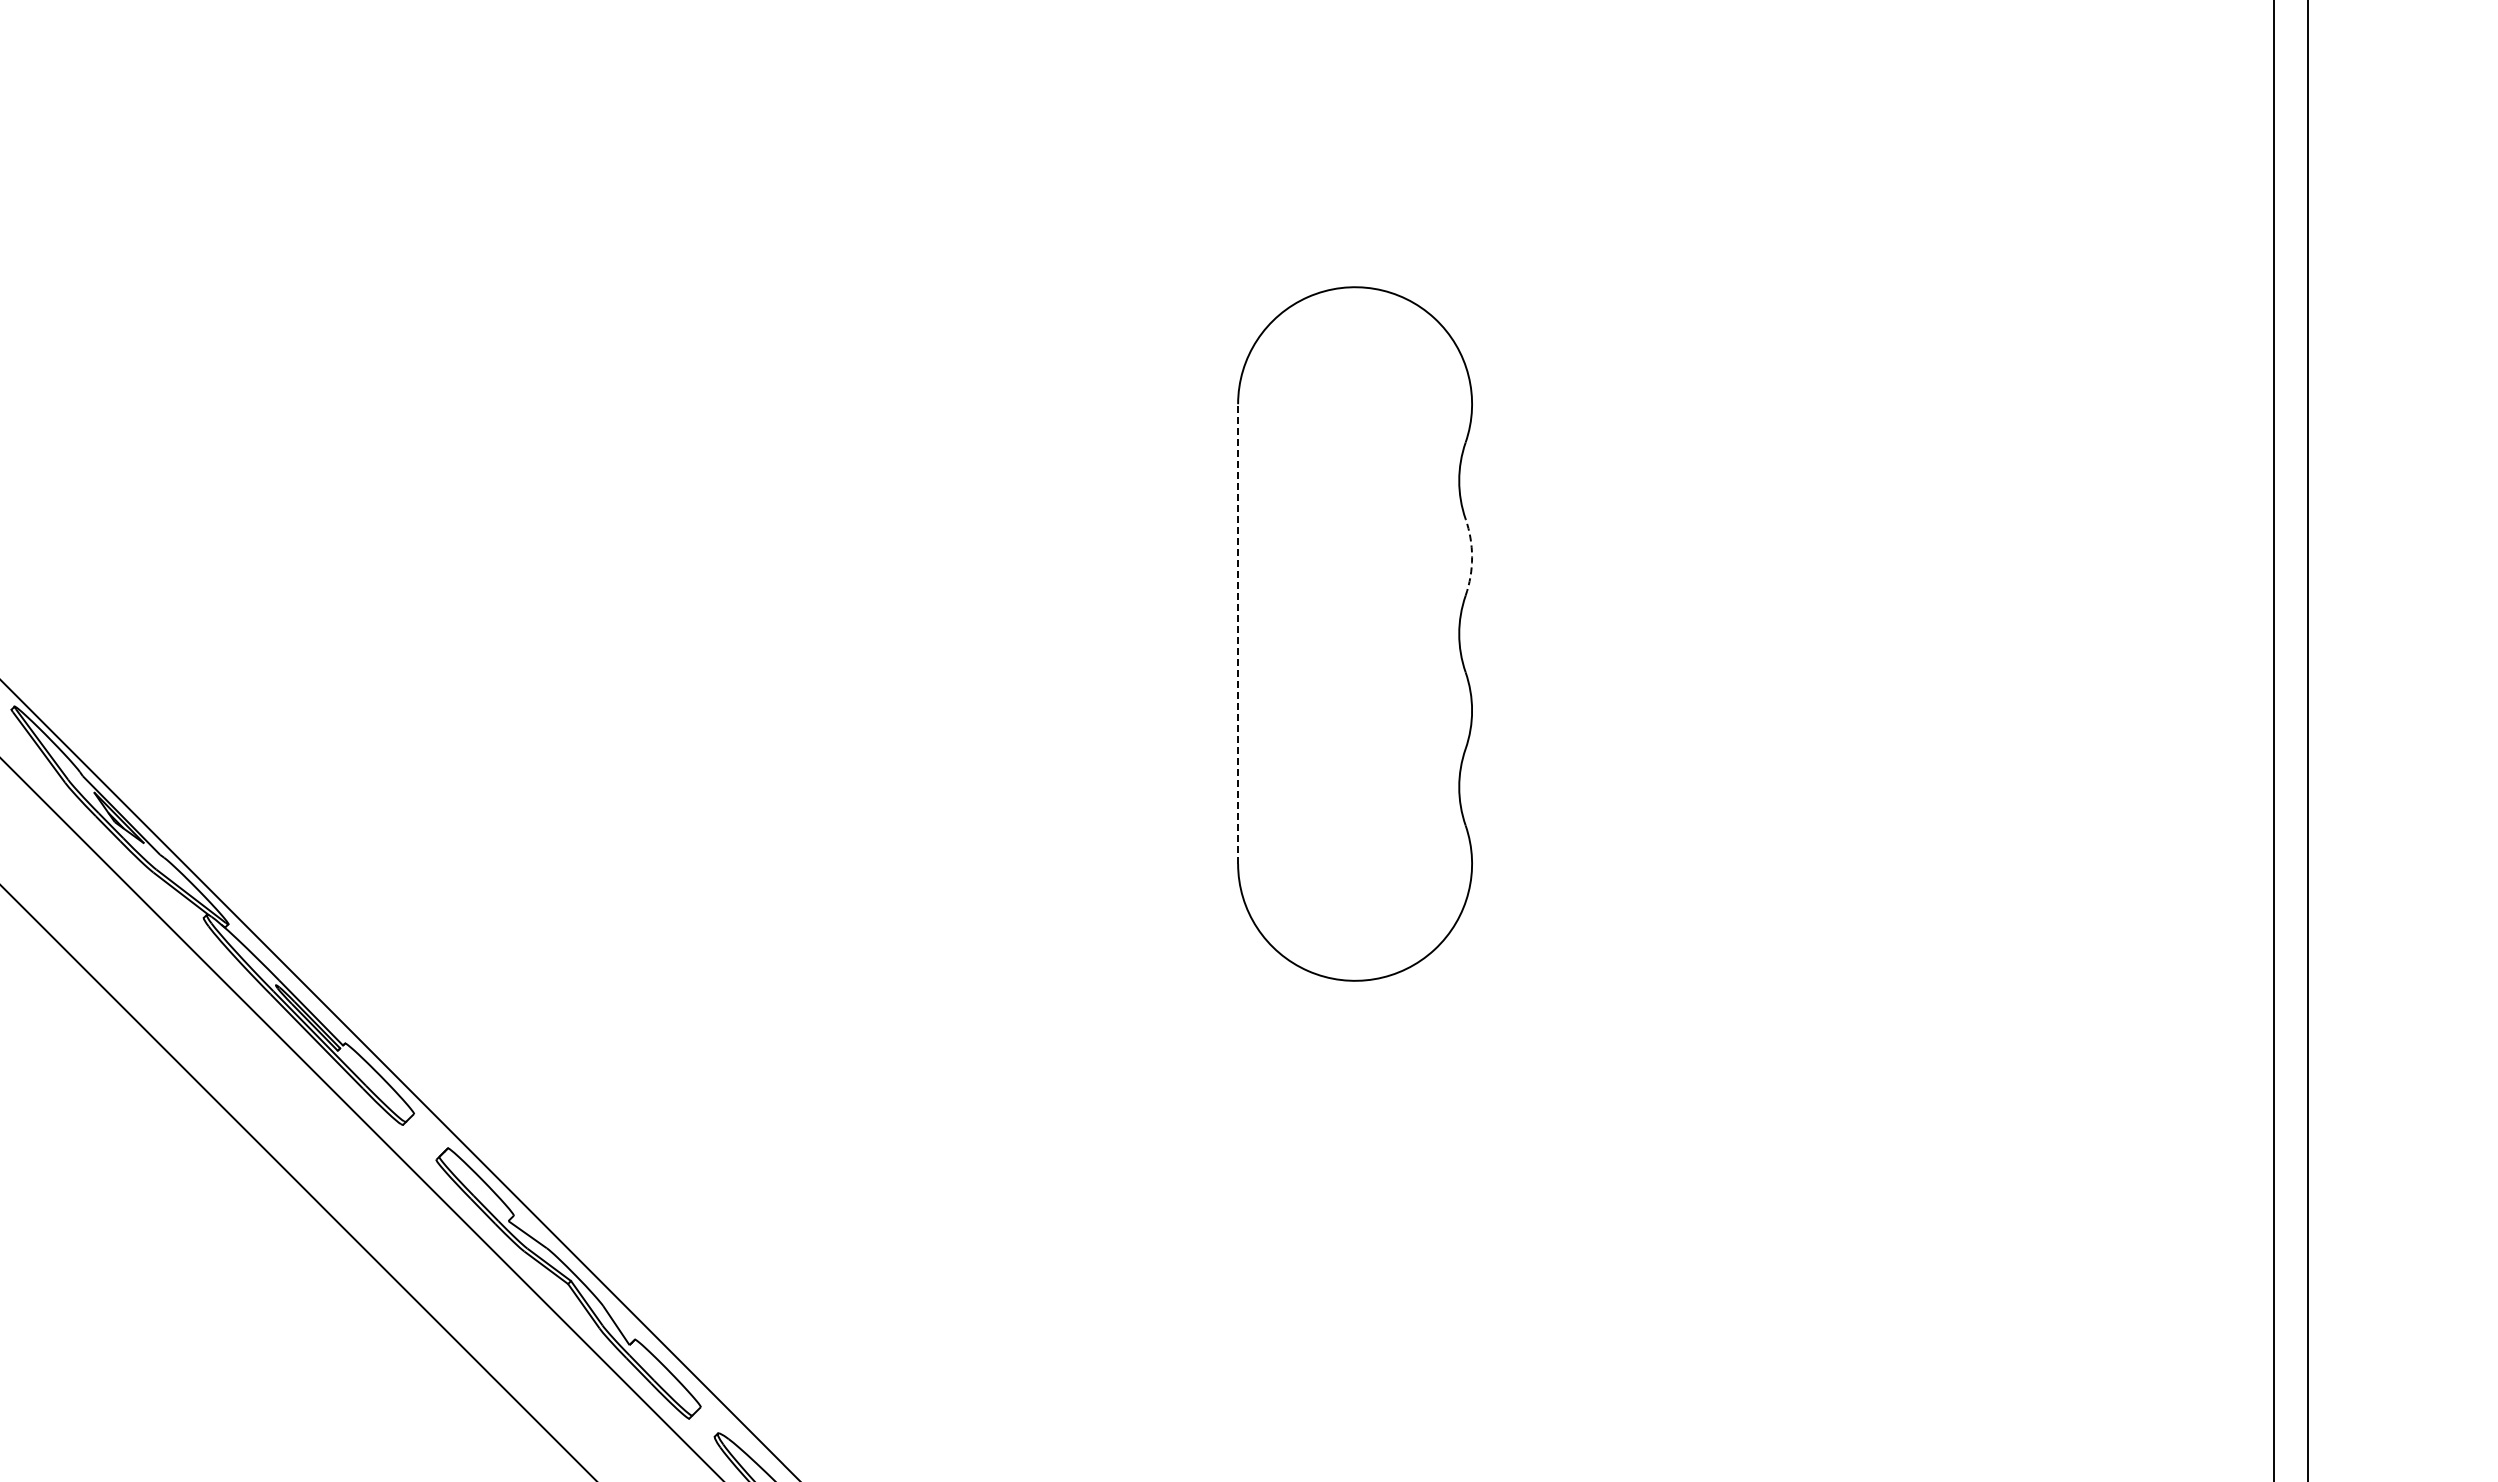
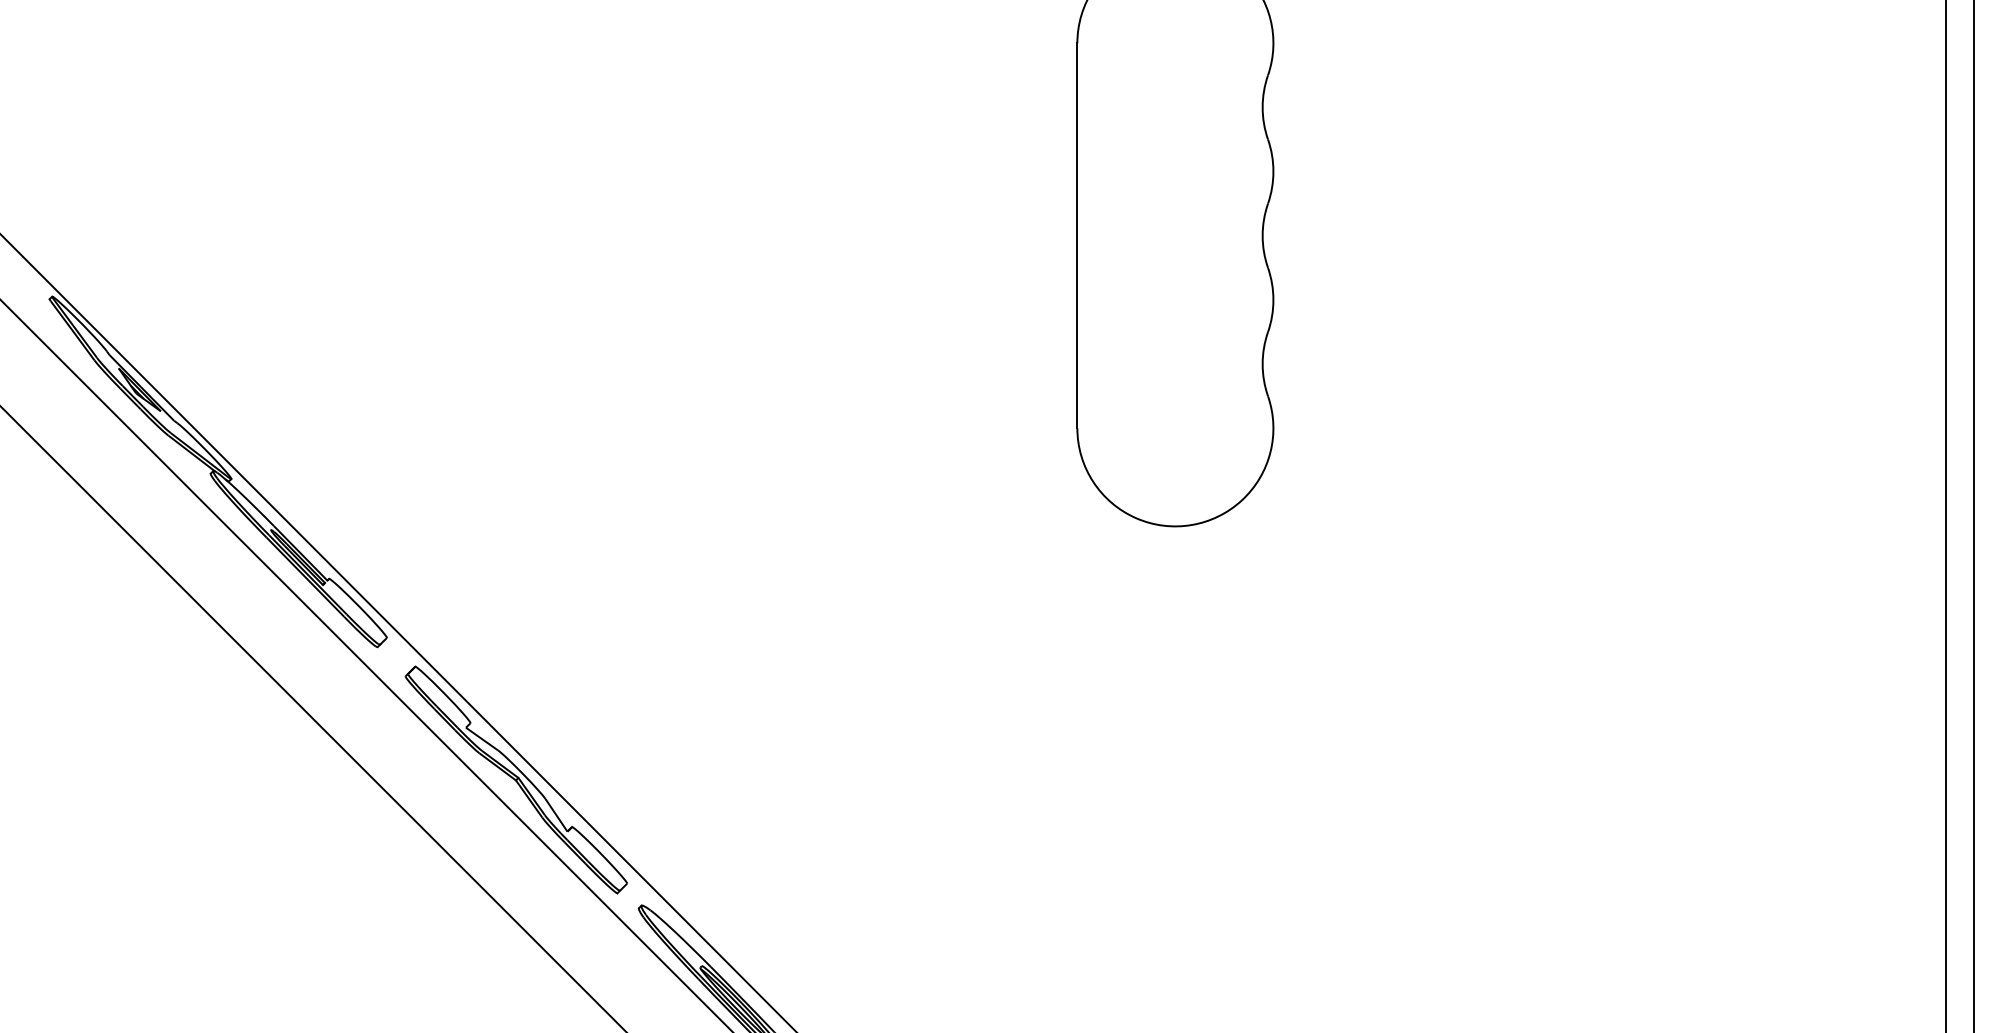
arc: (1472, 557) -> (1273, 171), dashed -> solid
line: (1238, 634) -> (1077, 236), dashed -> solid

